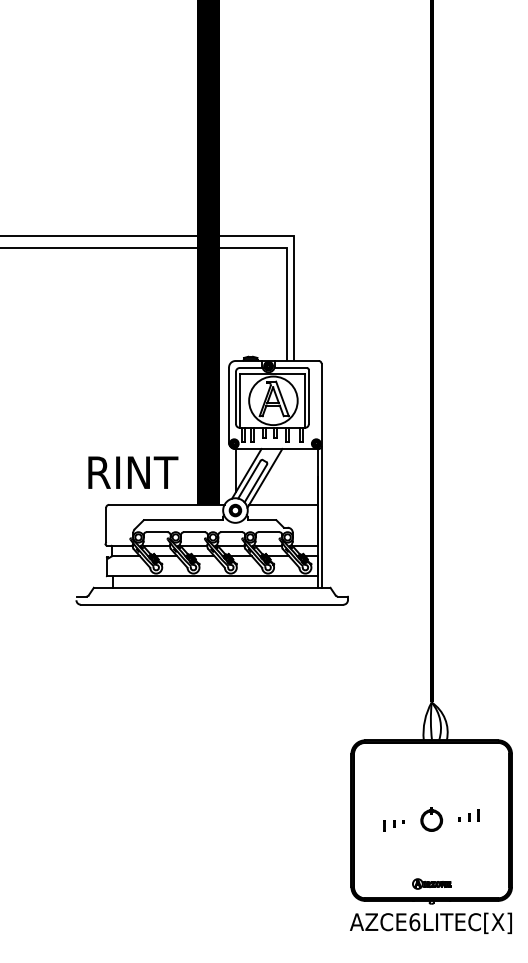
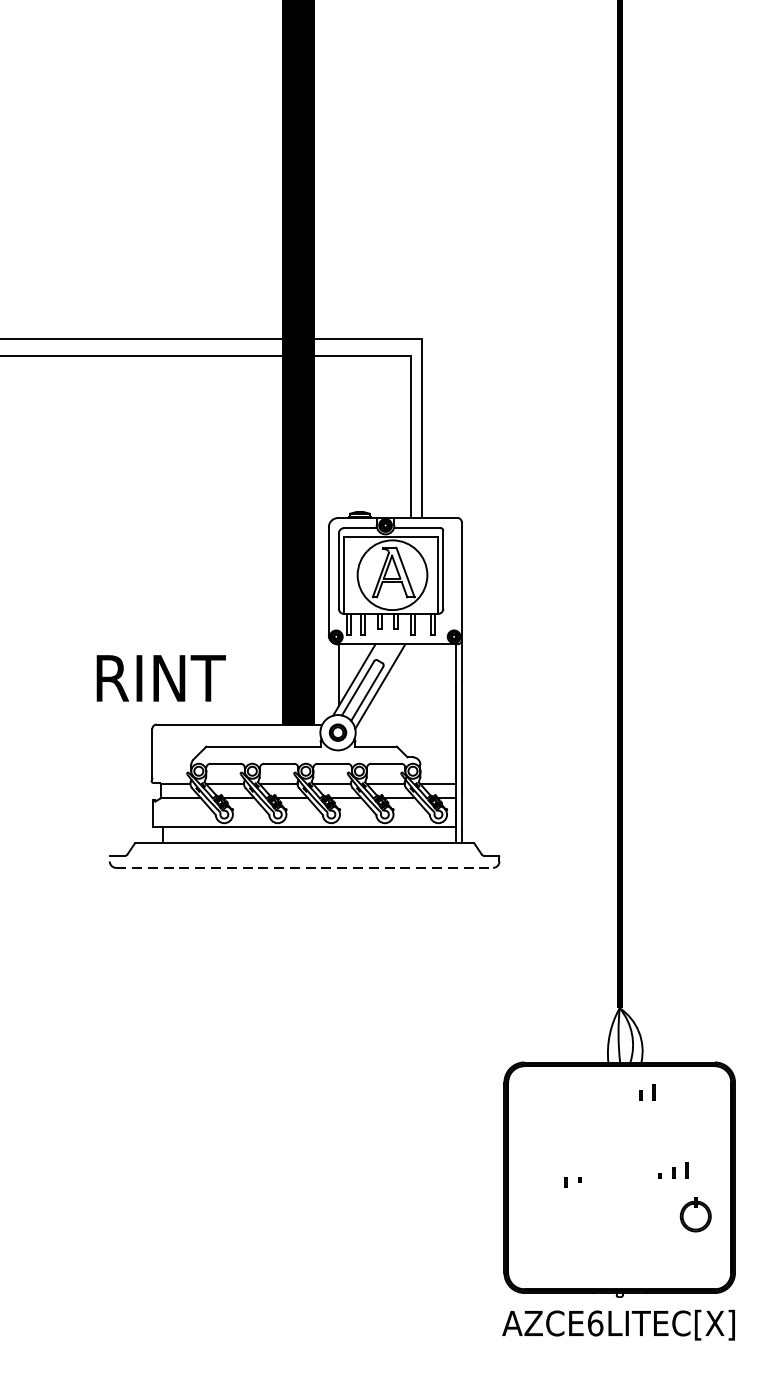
text: (133, 472) -> (161, 678), moved
line: (283, 504) -> (406, 724), removed
line: (212, 604) -> (305, 867), solid -> dashed
part: (450, 761) -> (646, 1092), added
part: (431, 819) -> (695, 1214), moved
line: (384, 825) -> (551, 1184), removed
part: (431, 883) -> (619, 1267), removed

